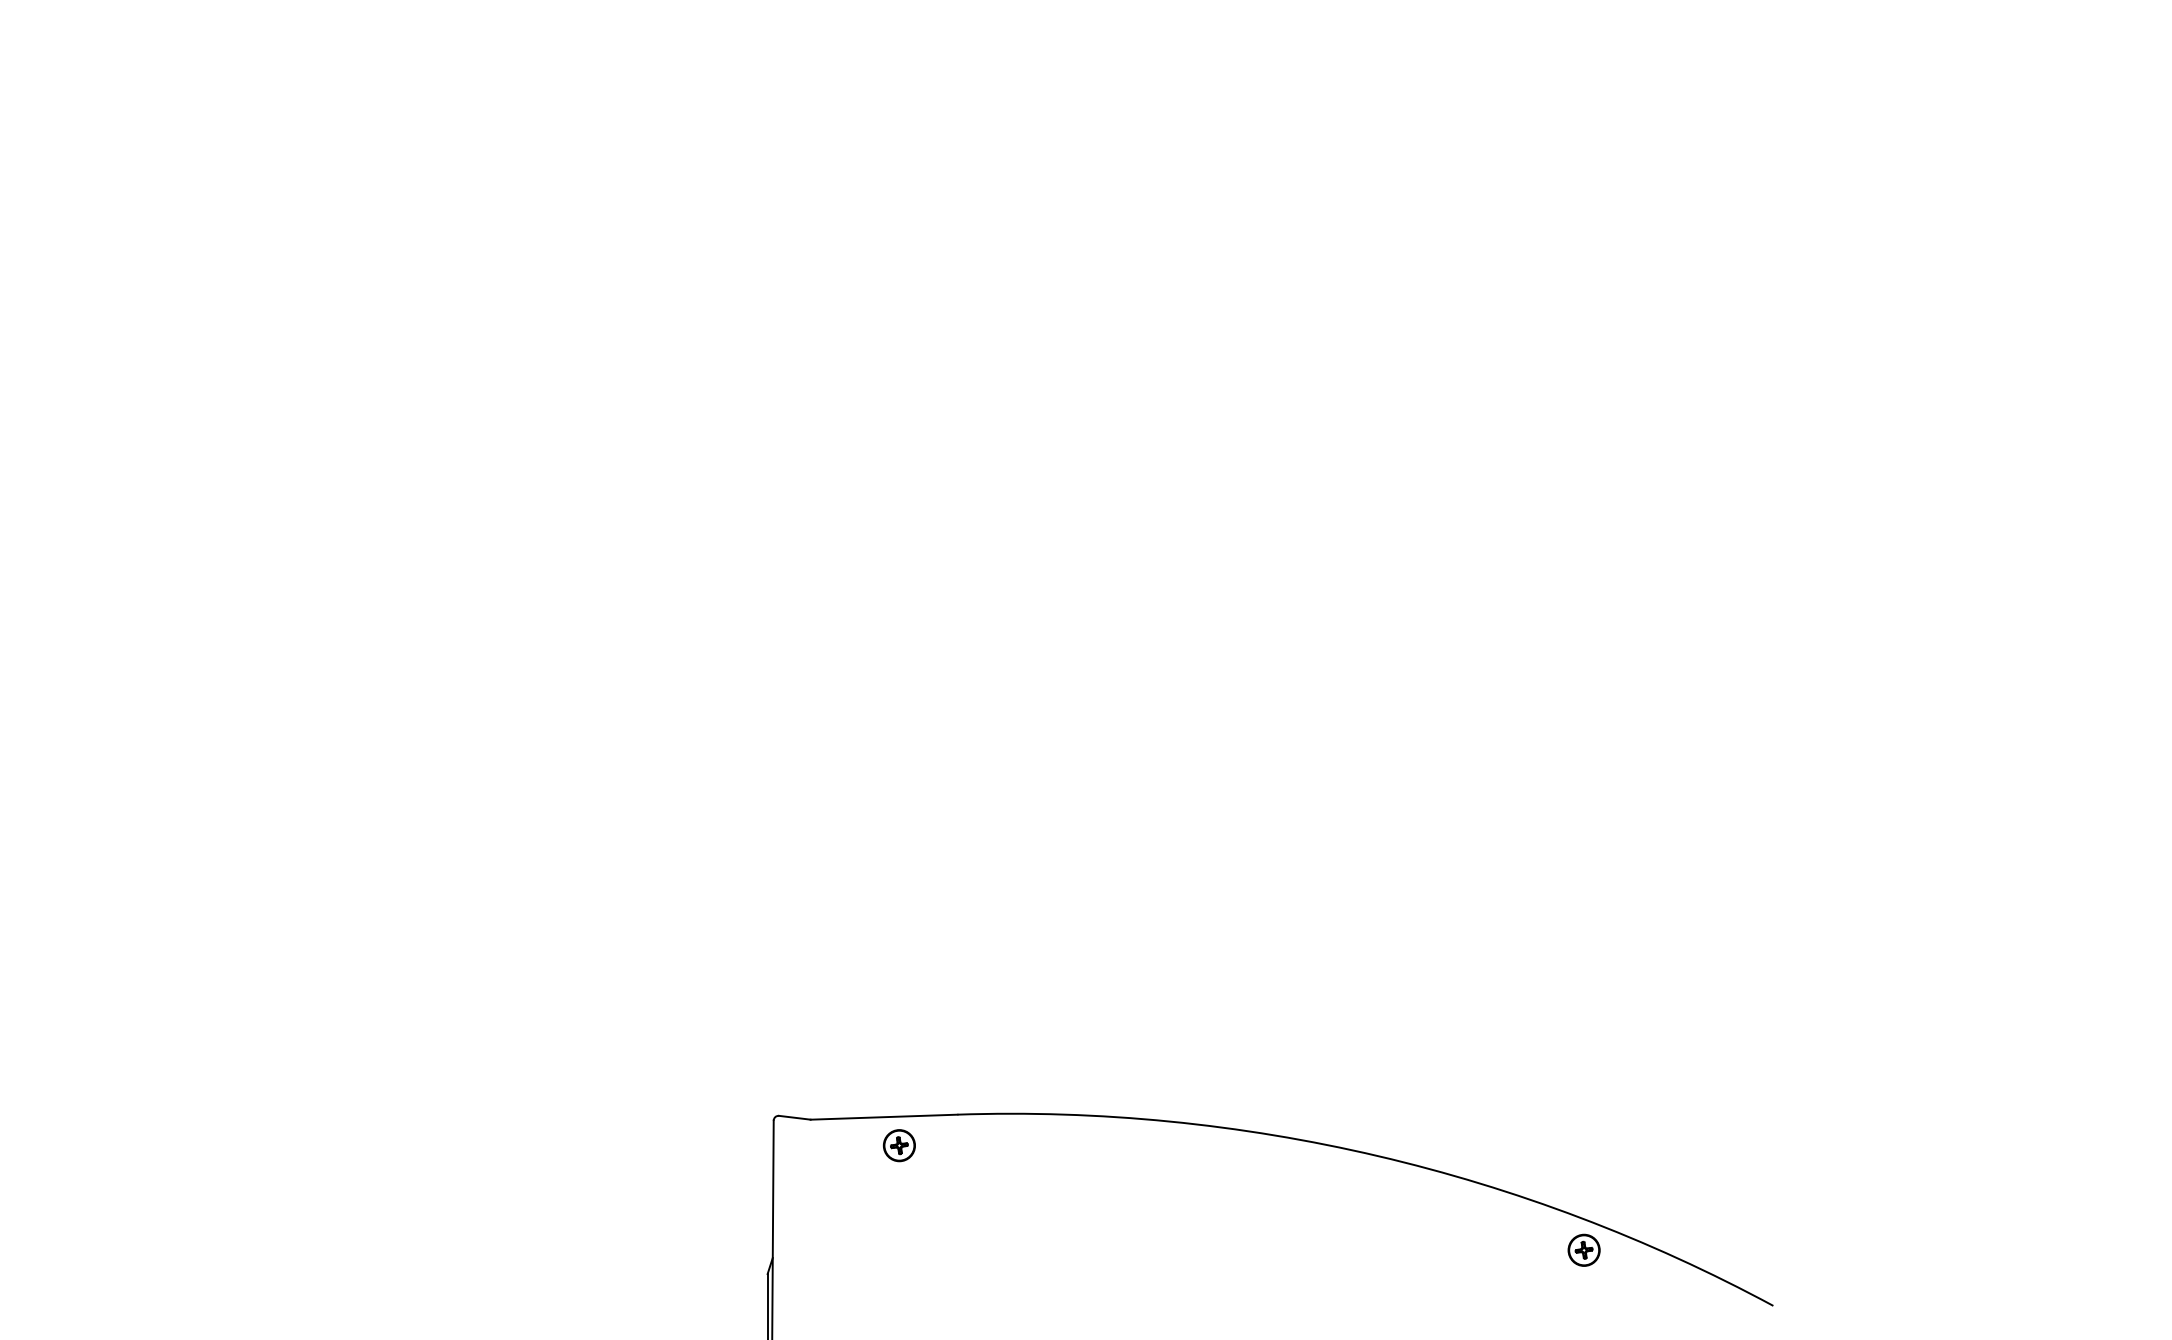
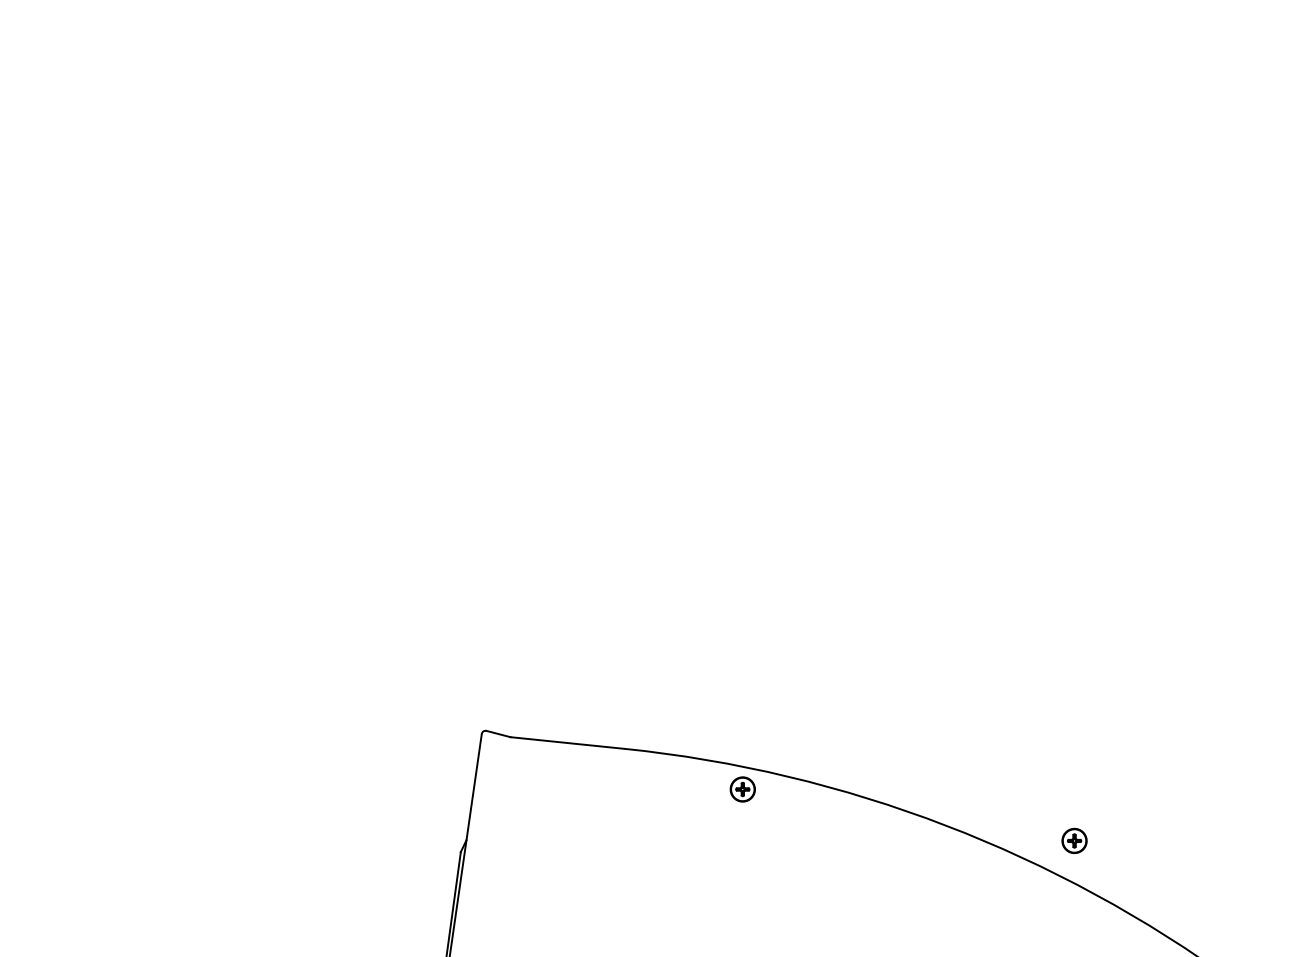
part: (898, 1145) -> (742, 789), moved
part: (1583, 1249) -> (1074, 840), moved

